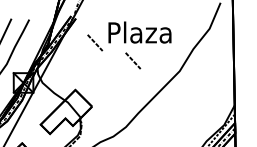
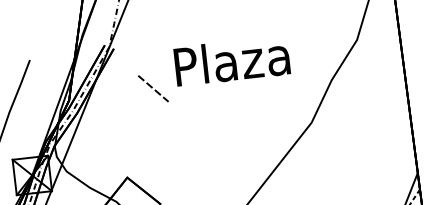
line: (133, 59) -> (225, 110), removed

